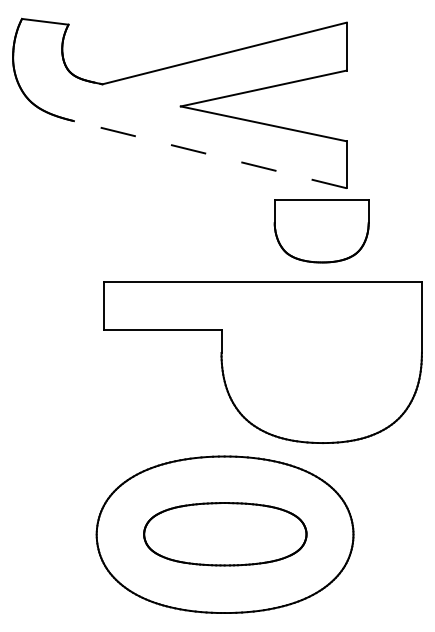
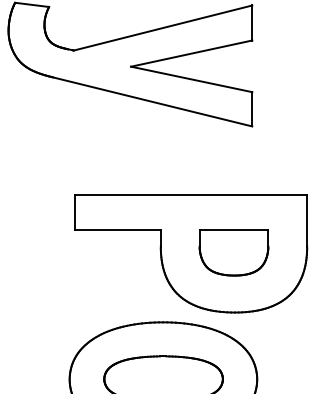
line: (209, 154) -> (152, 101), dashed -> solid
part: (321, 231) -> (233, 252), moved

